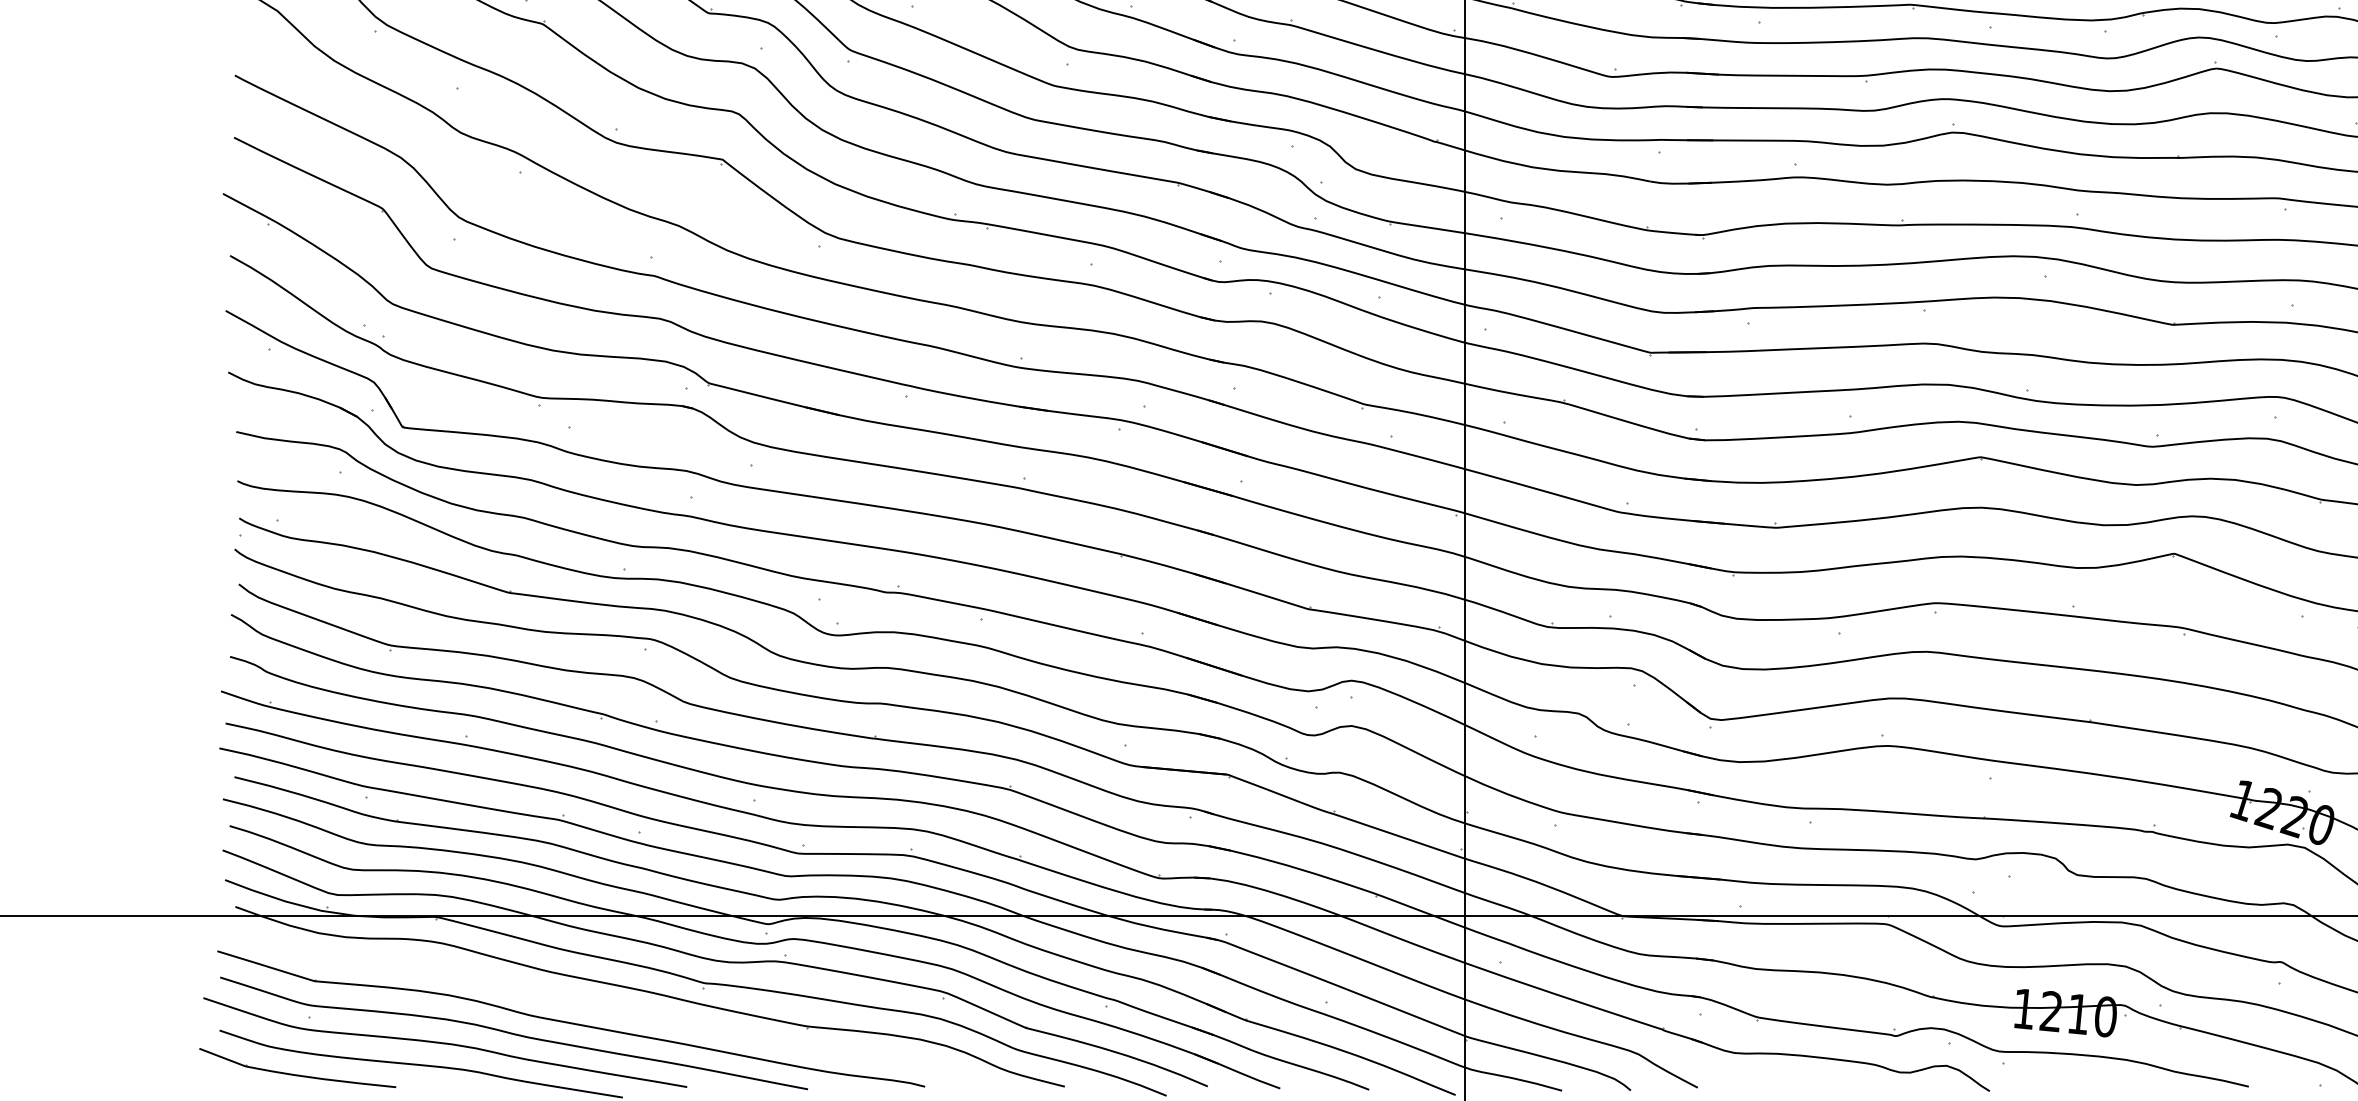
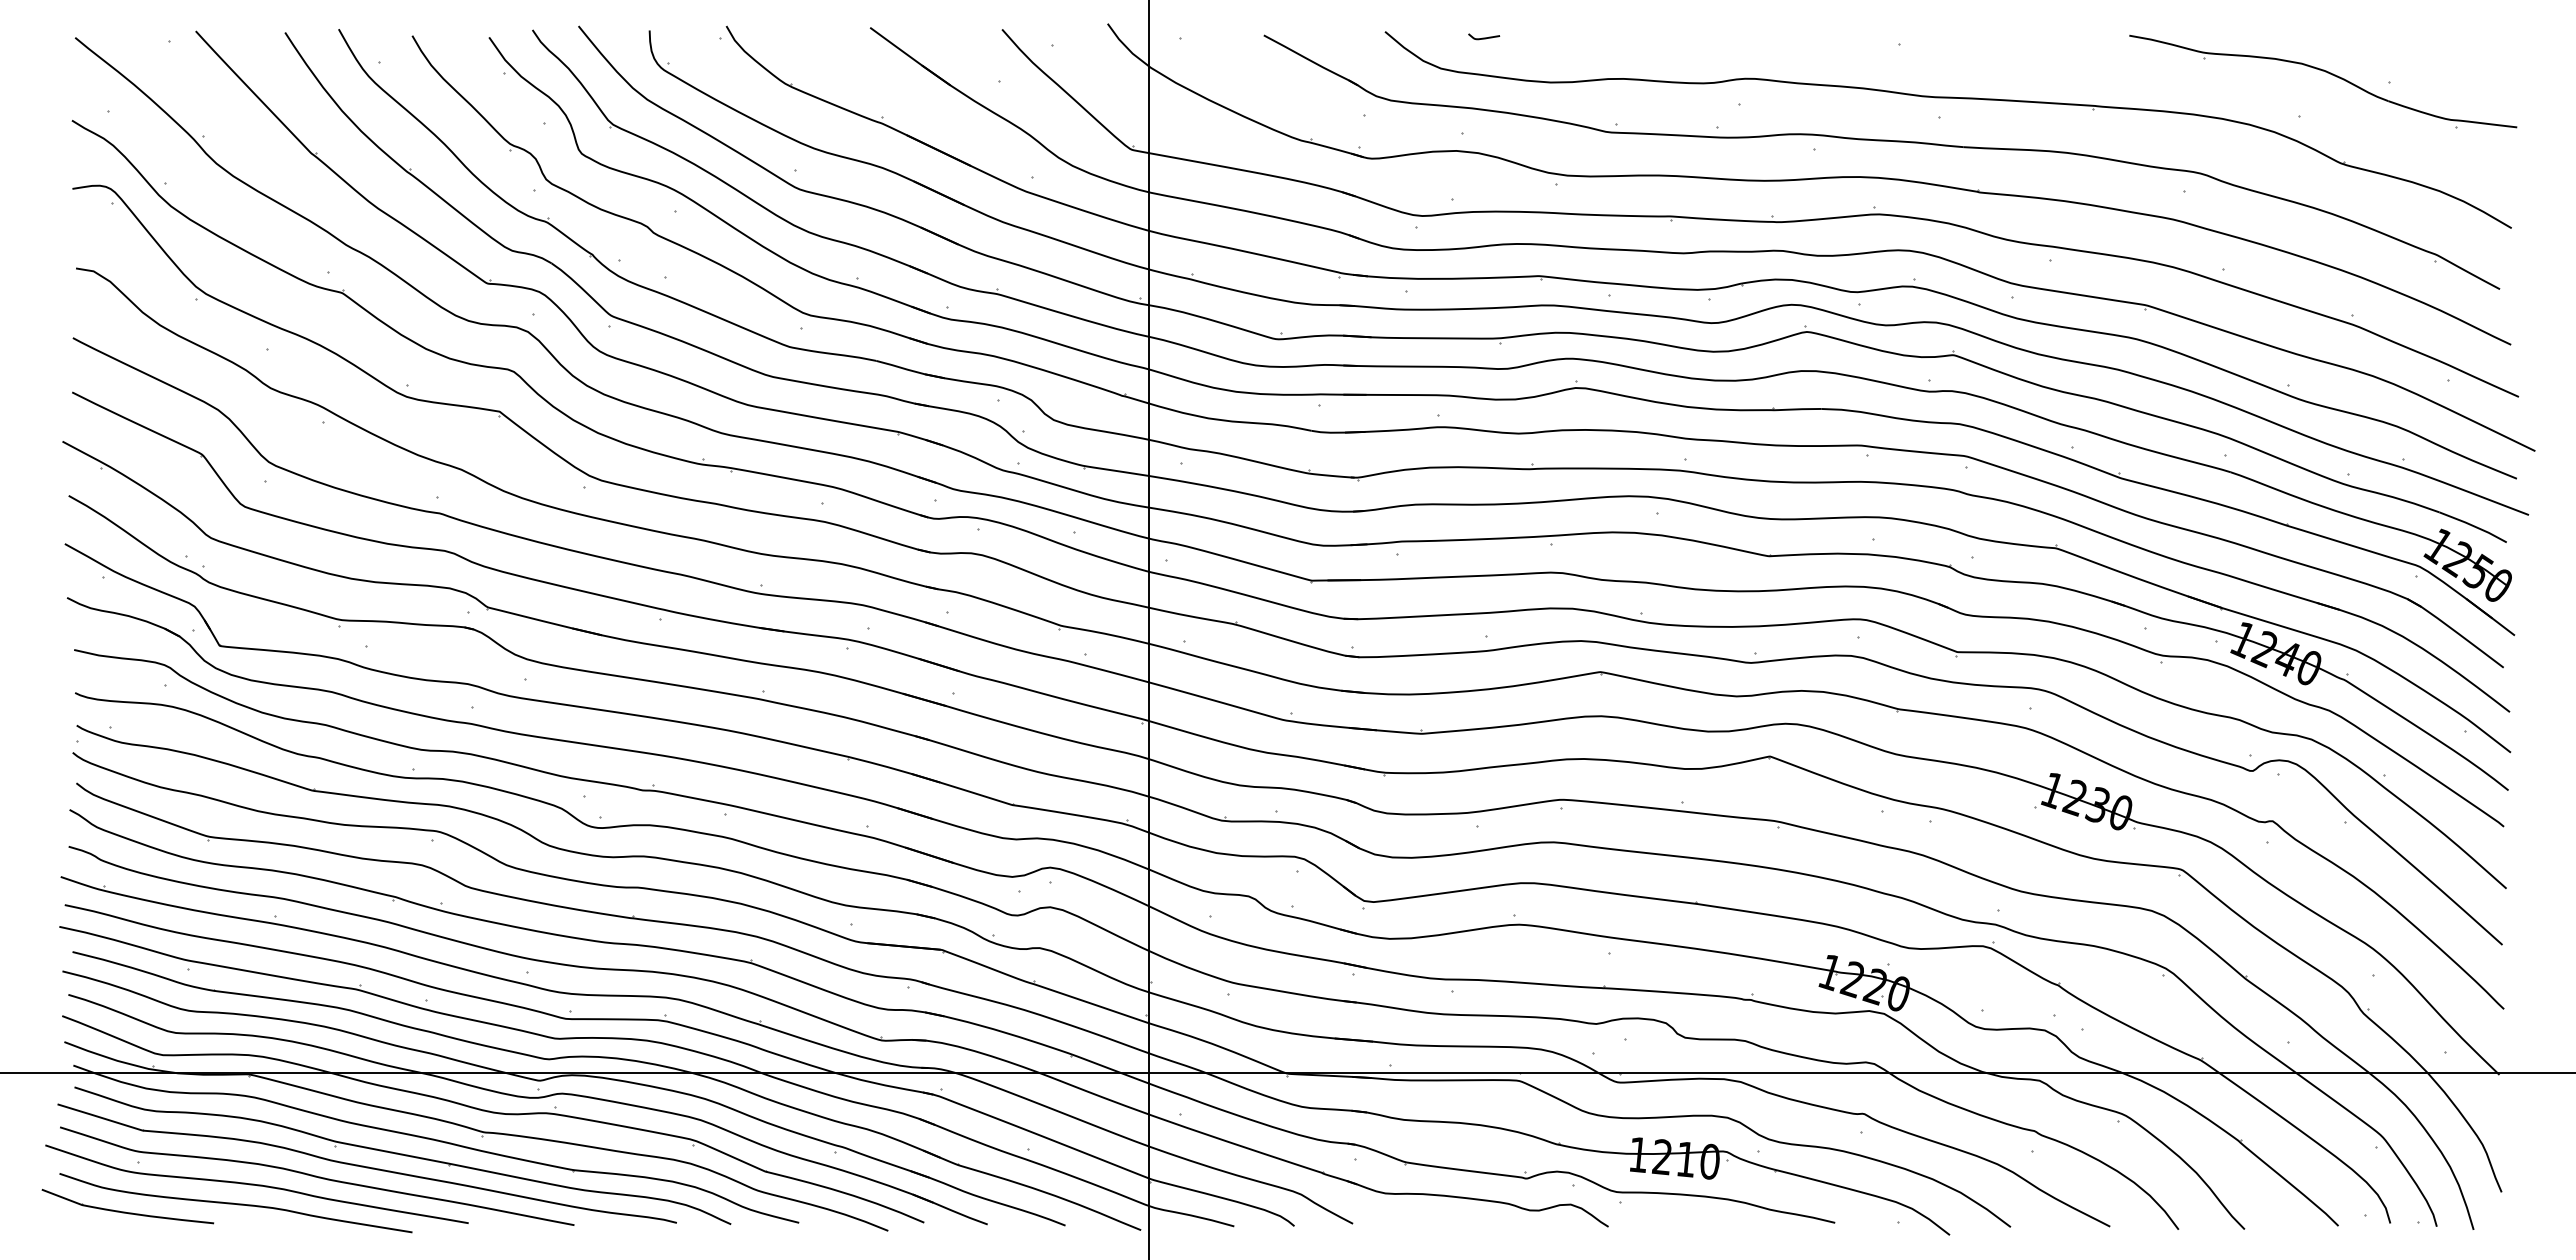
part: (611, 1009) -> (402, 1155), added

